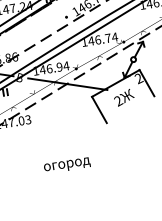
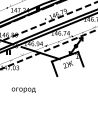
text: (66, 164) -> (23, 89), moved

